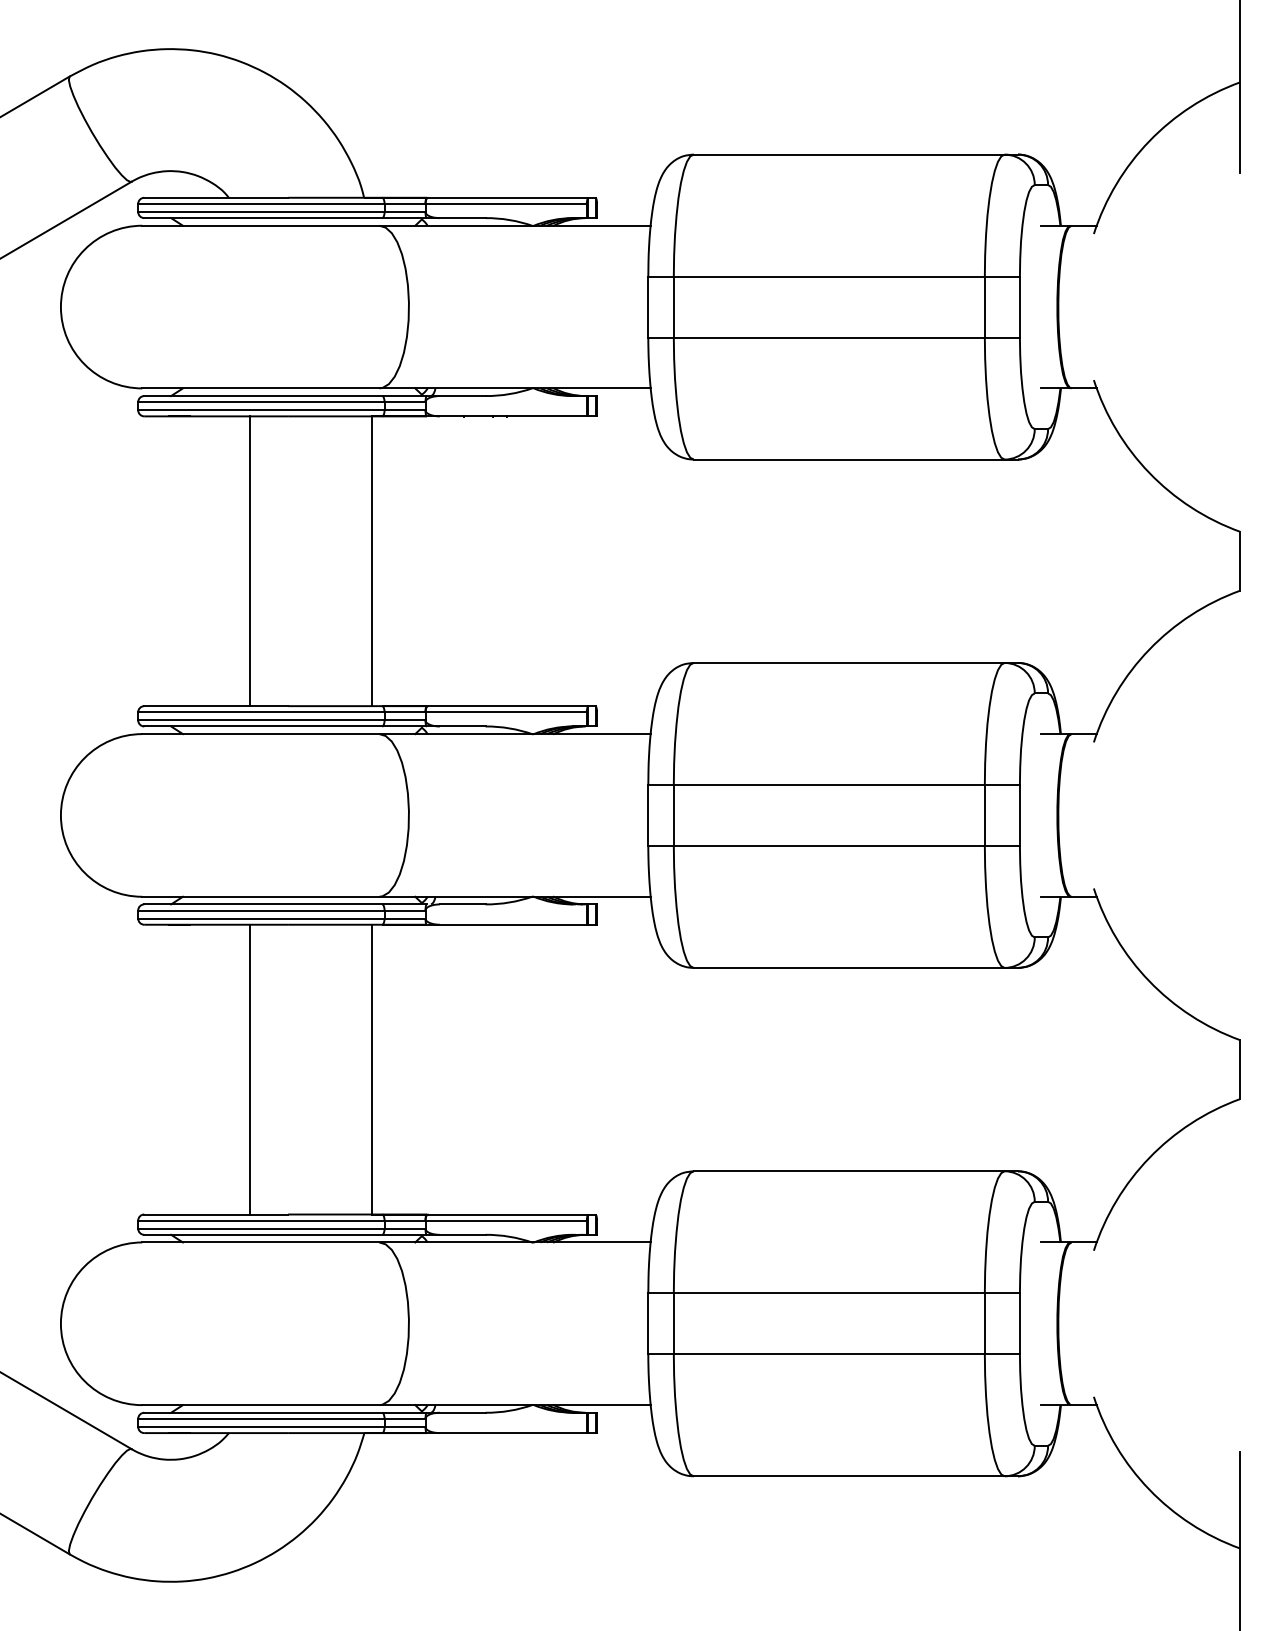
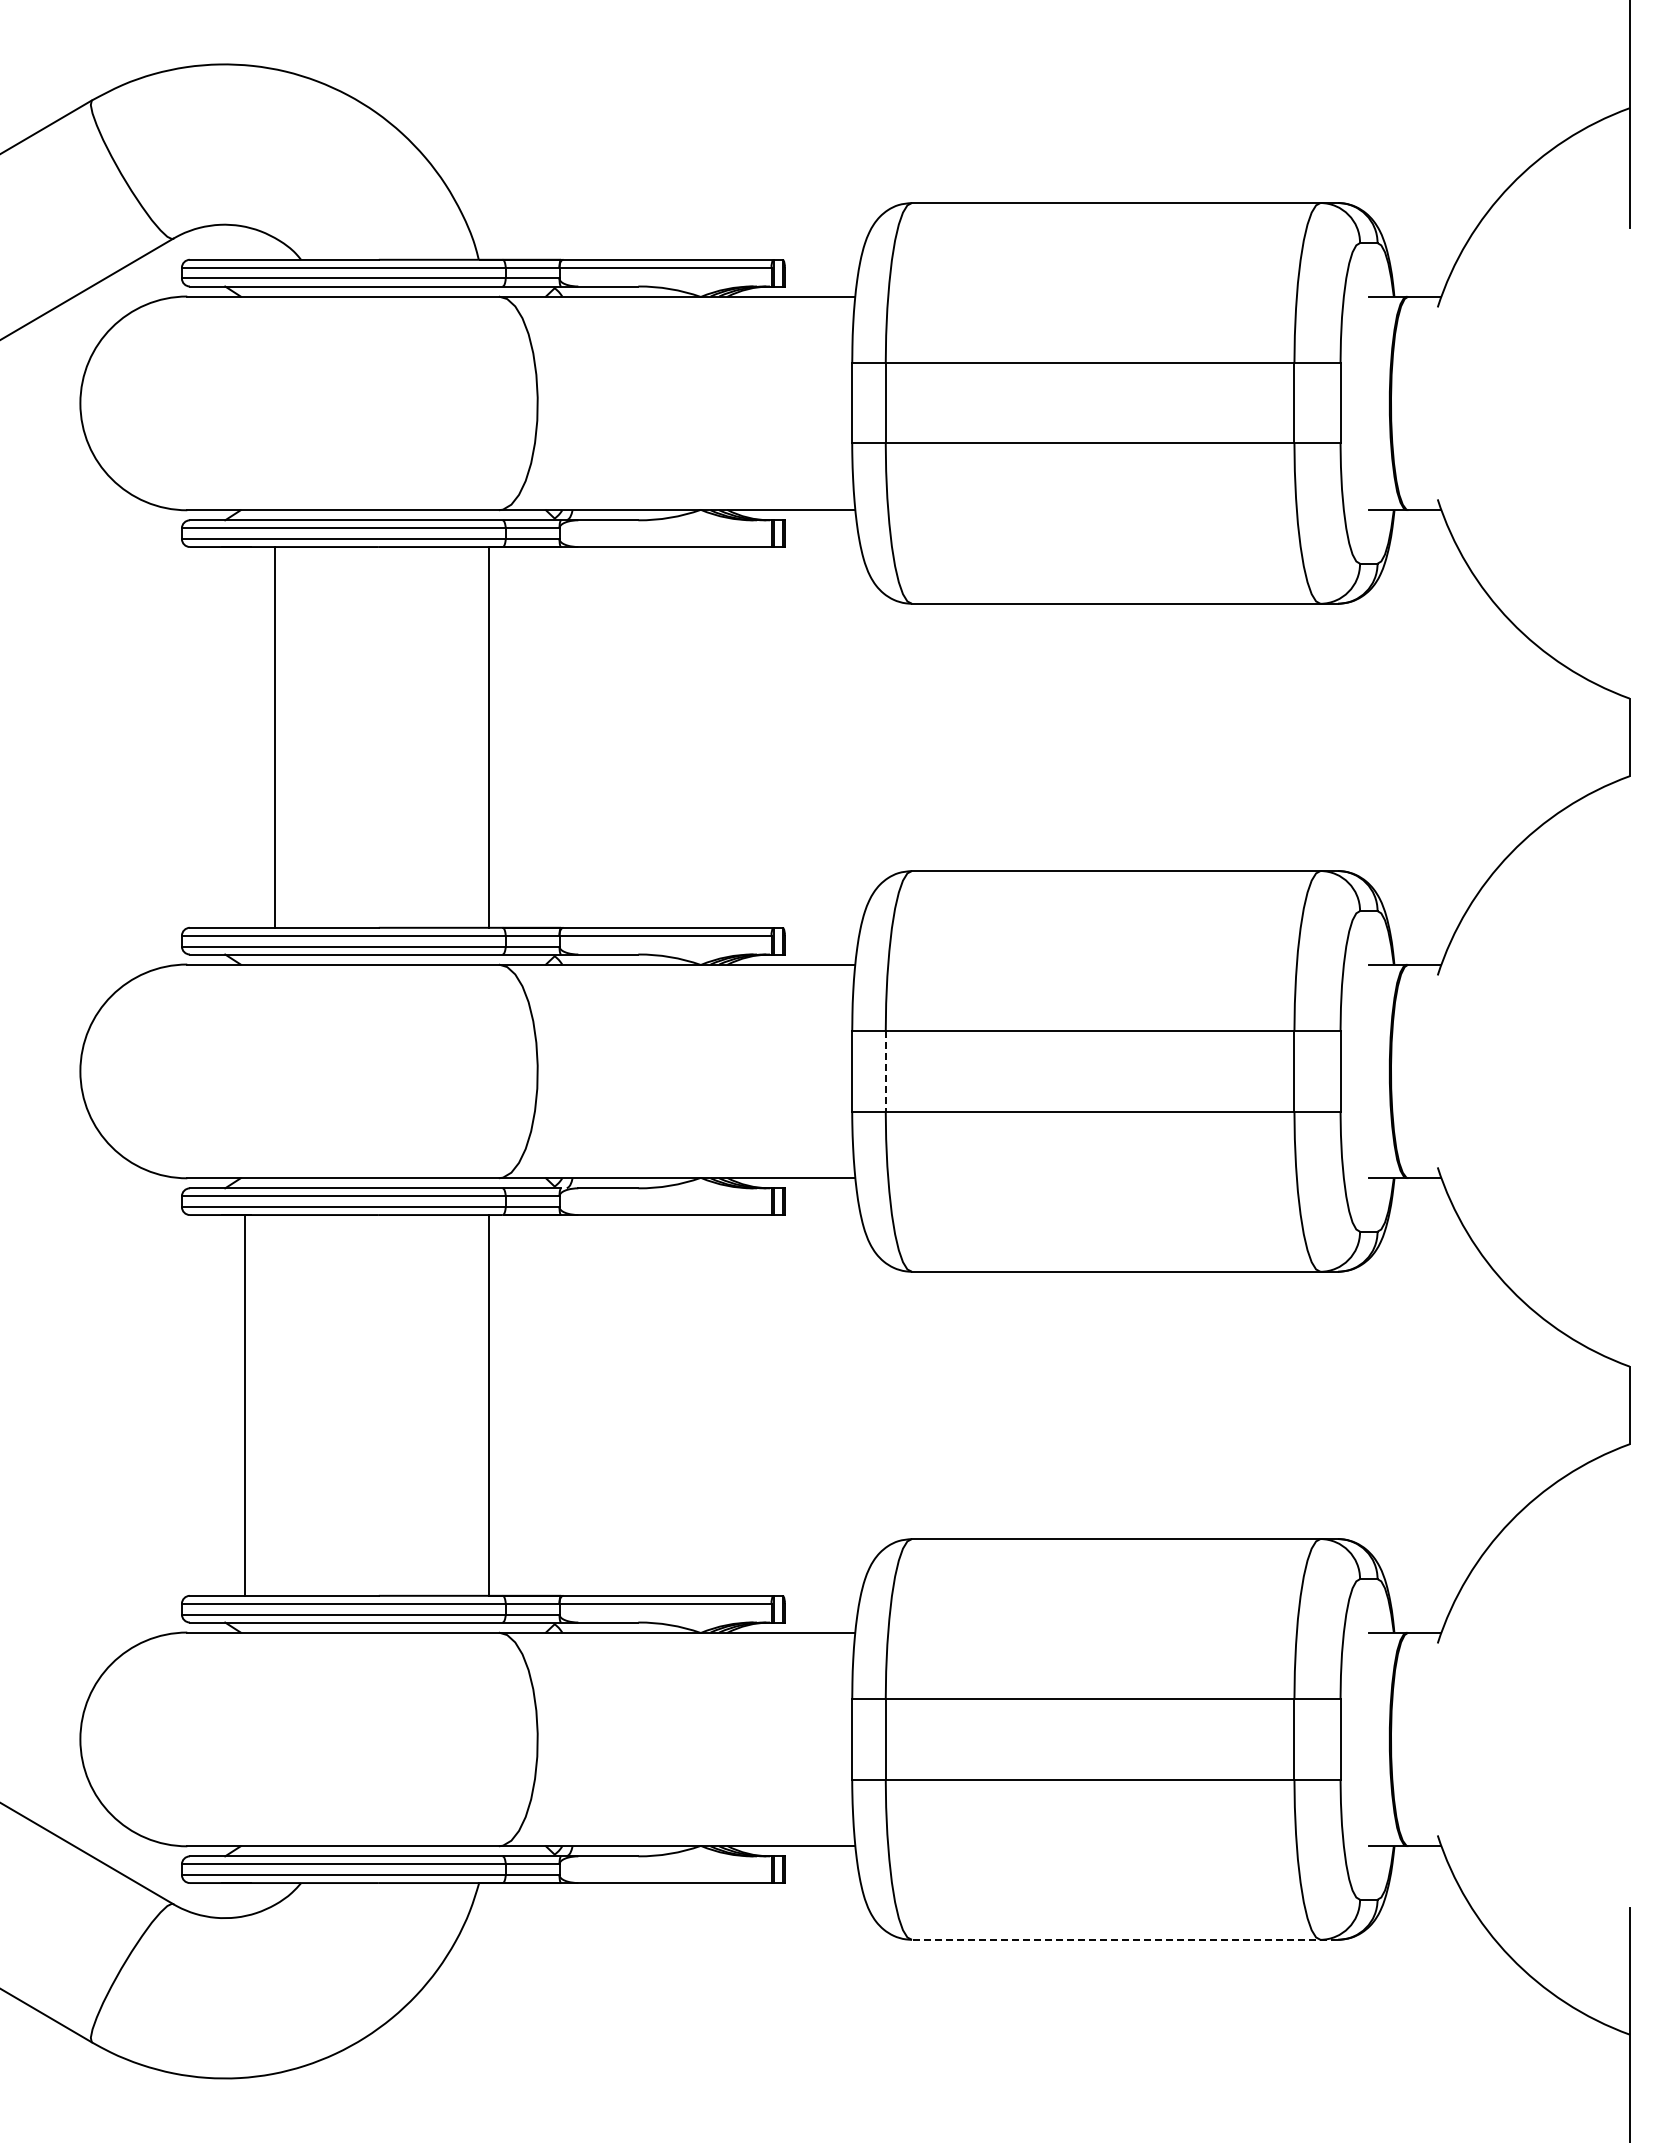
line: (249, 561) -> (274, 737), moved
line: (673, 815) -> (885, 1071), solid -> dashed
line: (249, 1069) -> (244, 1405), moved
line: (855, 1476) -> (1124, 1939), solid -> dashed

